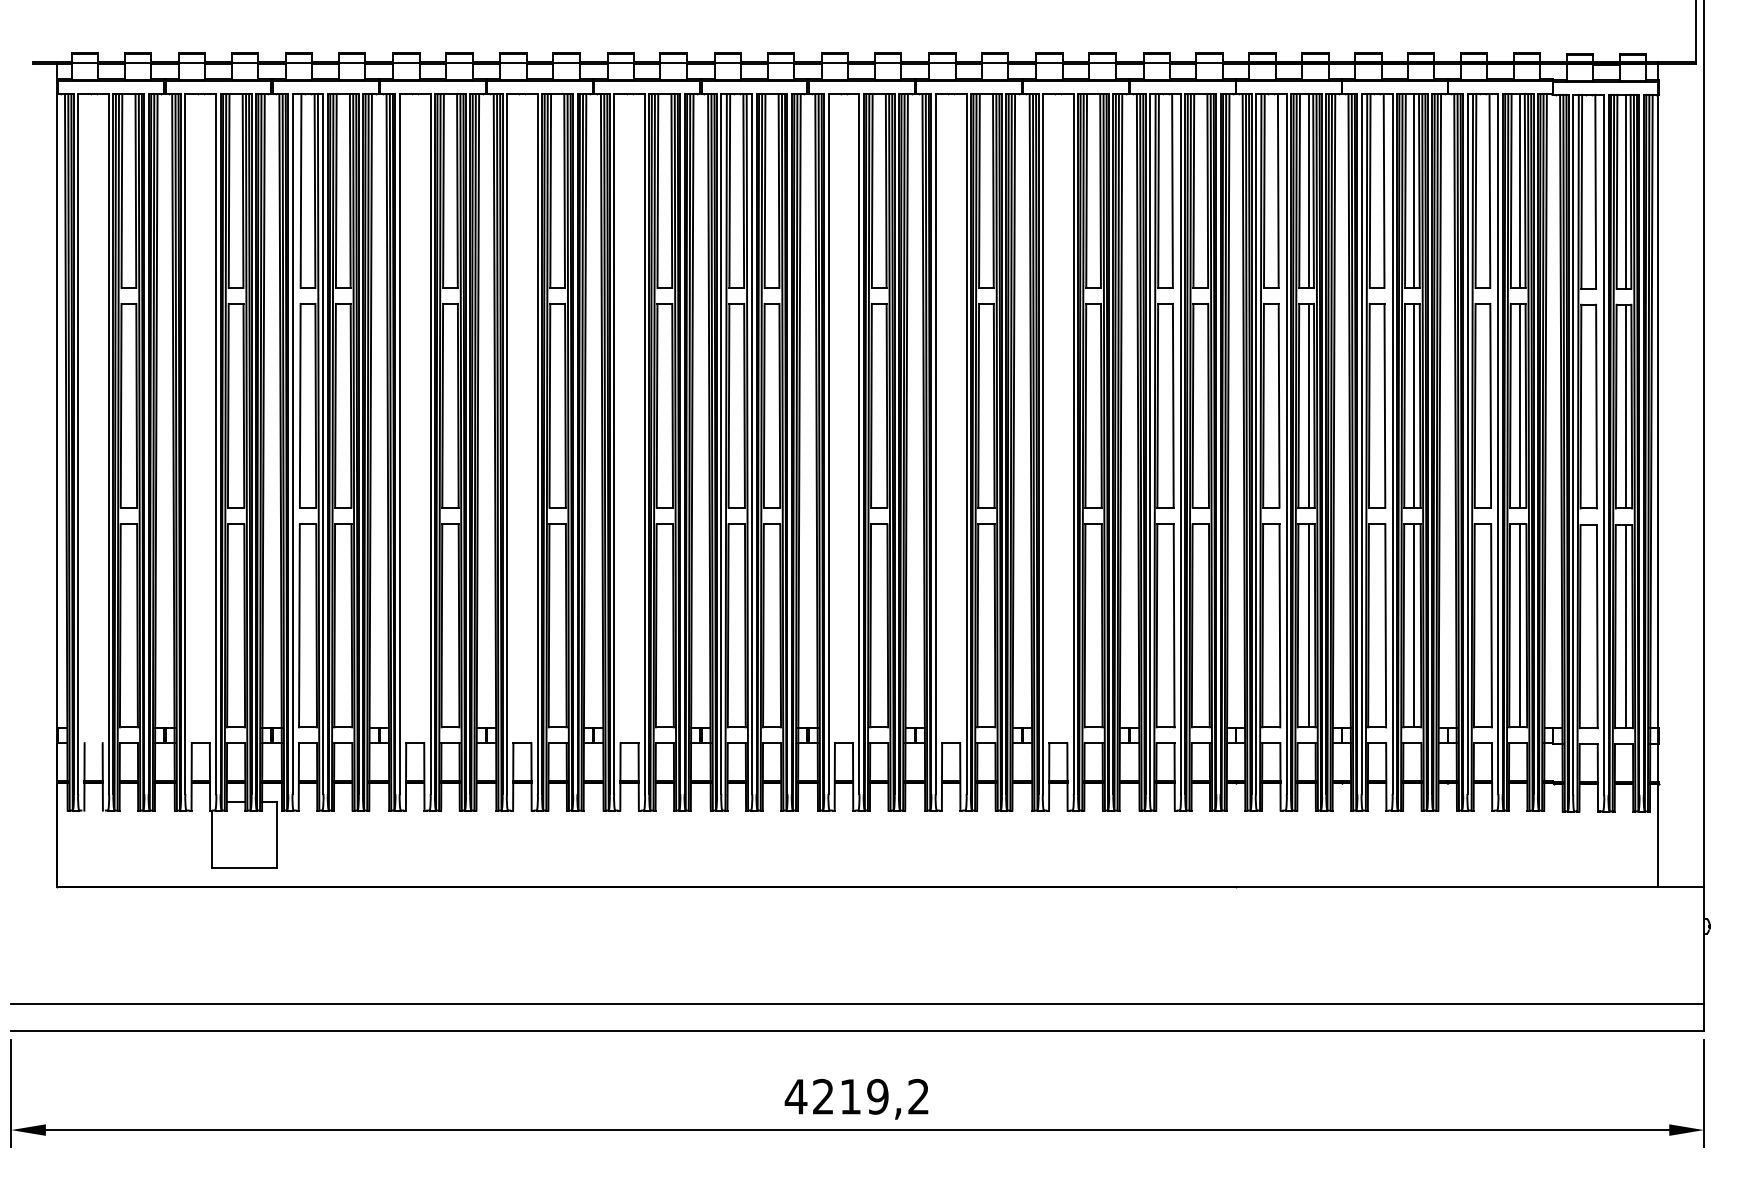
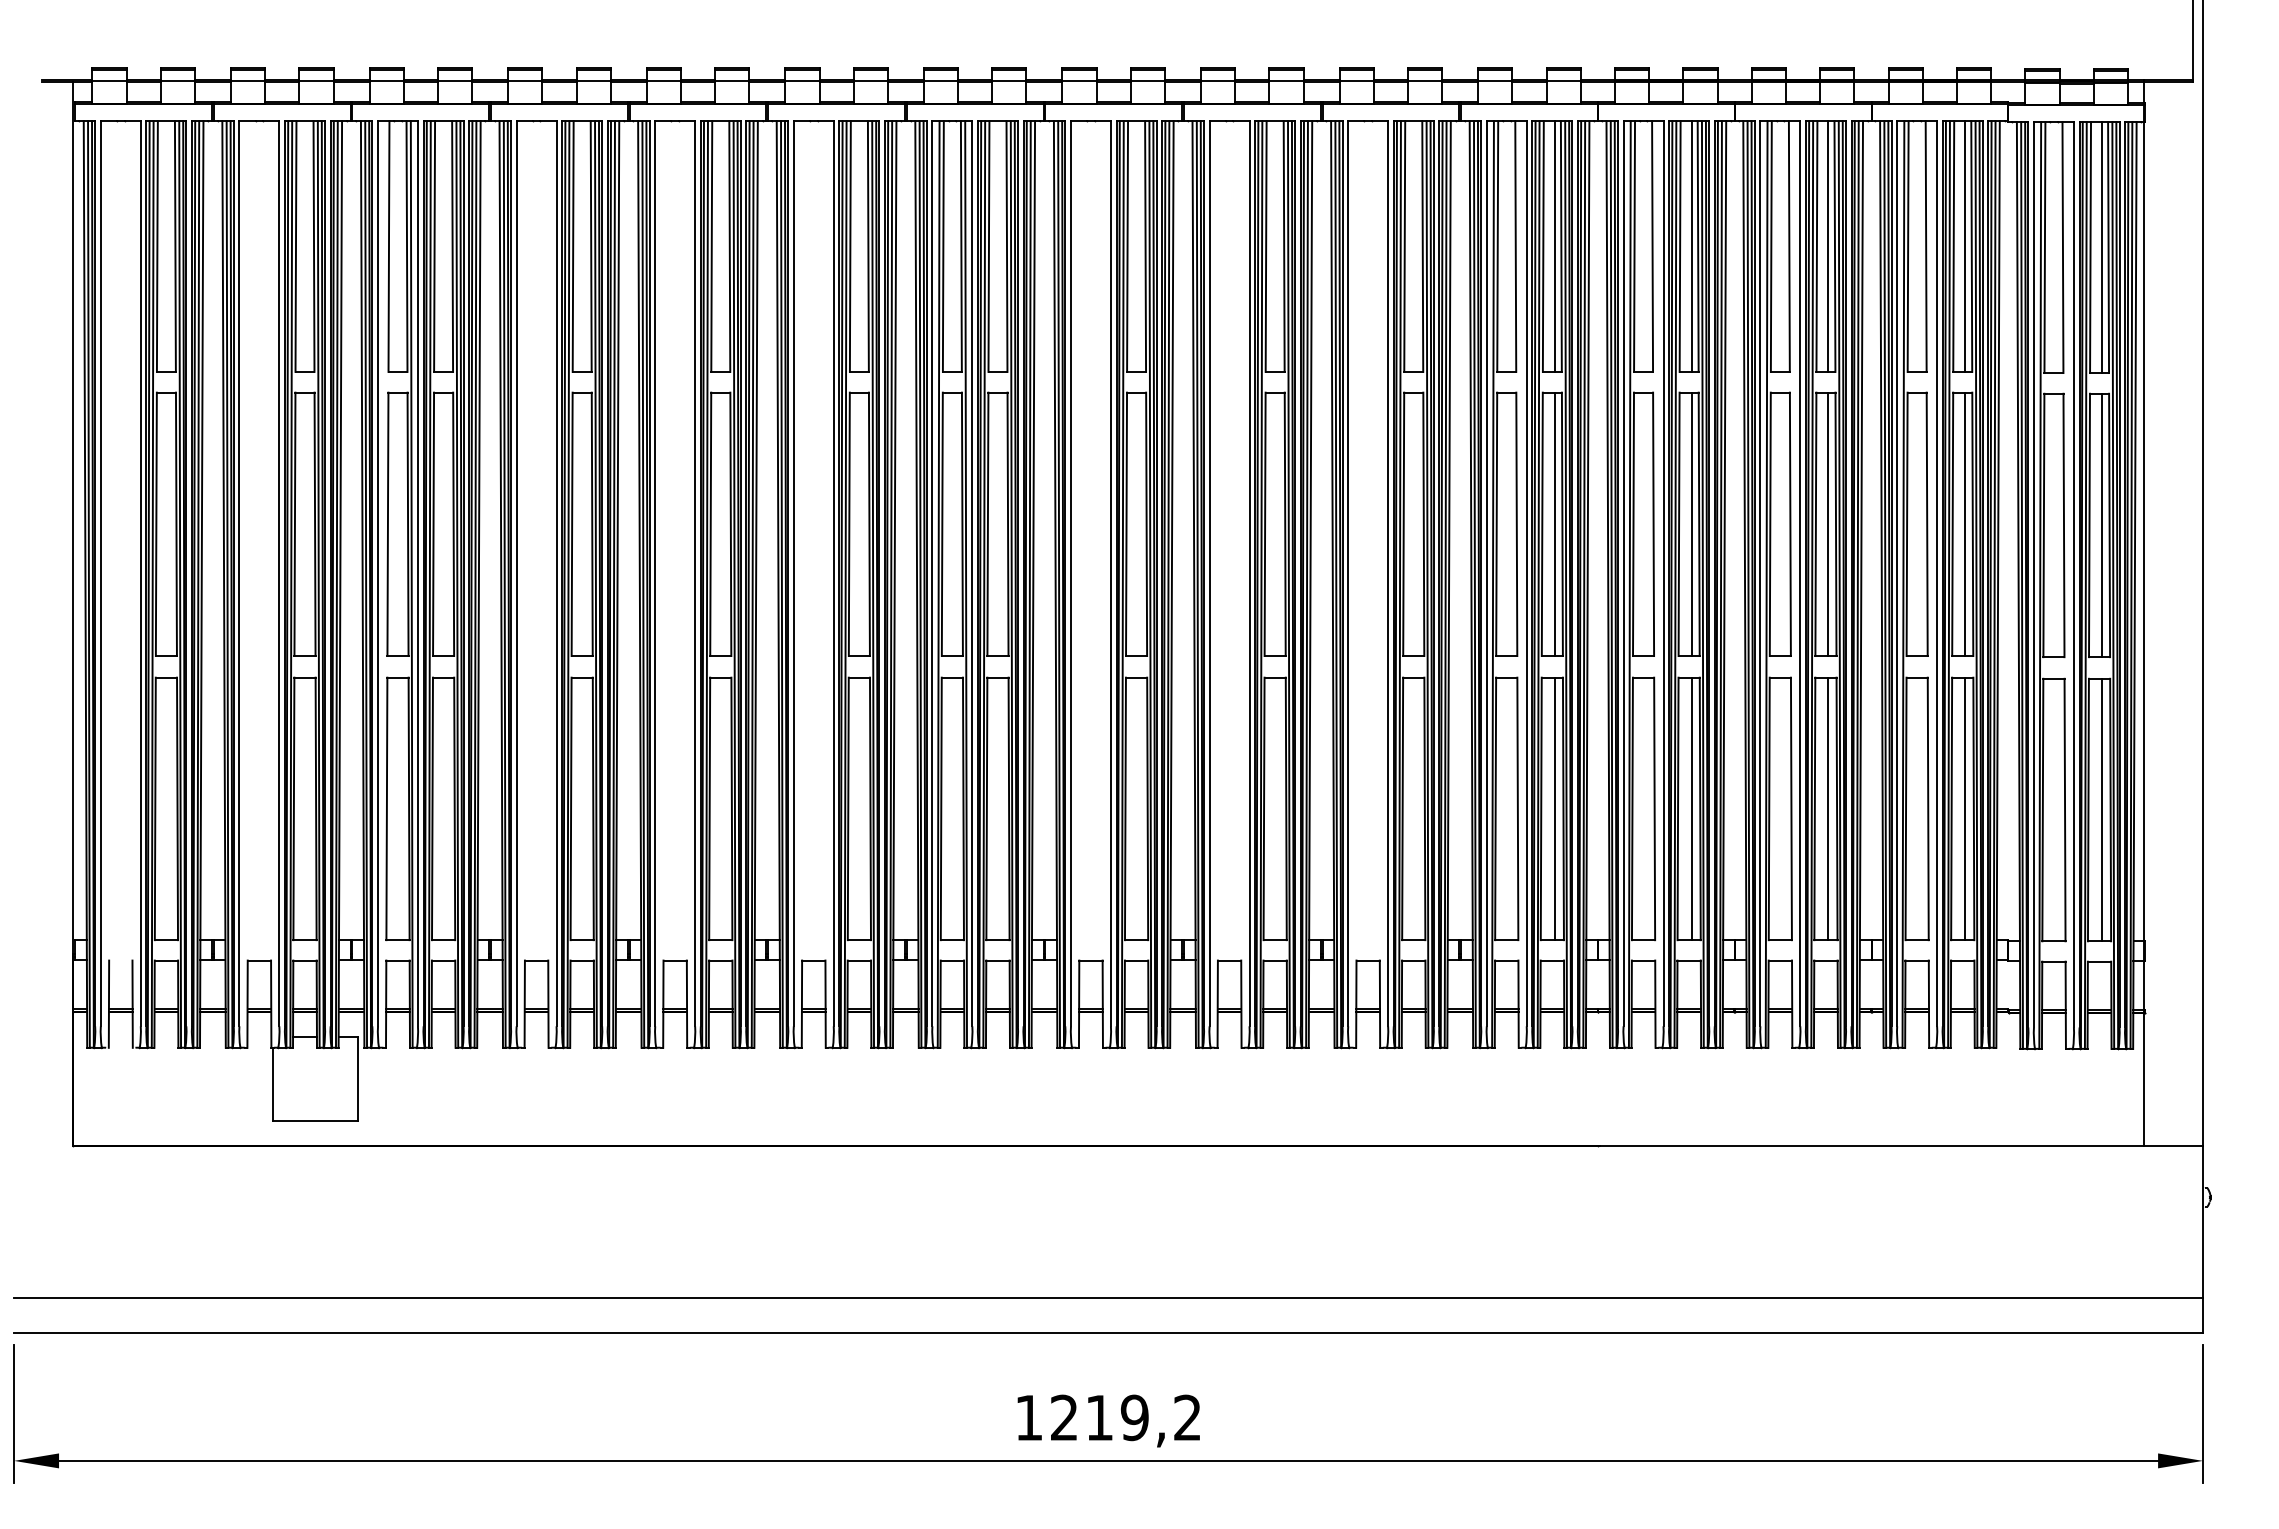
line: (1202, 190) -> (1554, 246), added
line: (1202, 405) -> (1554, 524), added
line: (1202, 625) -> (1554, 808), added
text: (795, 1096) -> (1028, 1417), 4219,2 -> 1219,2

